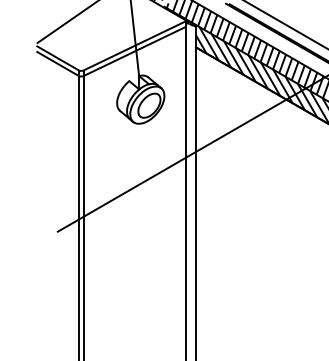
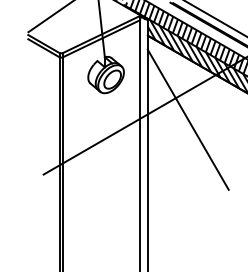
line: (249, 158) -> (188, 119), added

